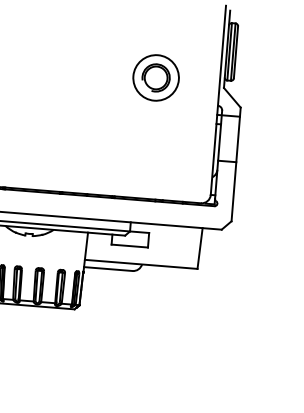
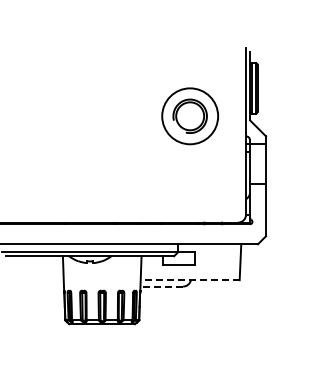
part: (155, 78) -> (189, 116), size x1.4
line: (140, 264) -> (189, 280), solid -> dashed
line: (107, 268) -> (161, 286), solid -> dashed

